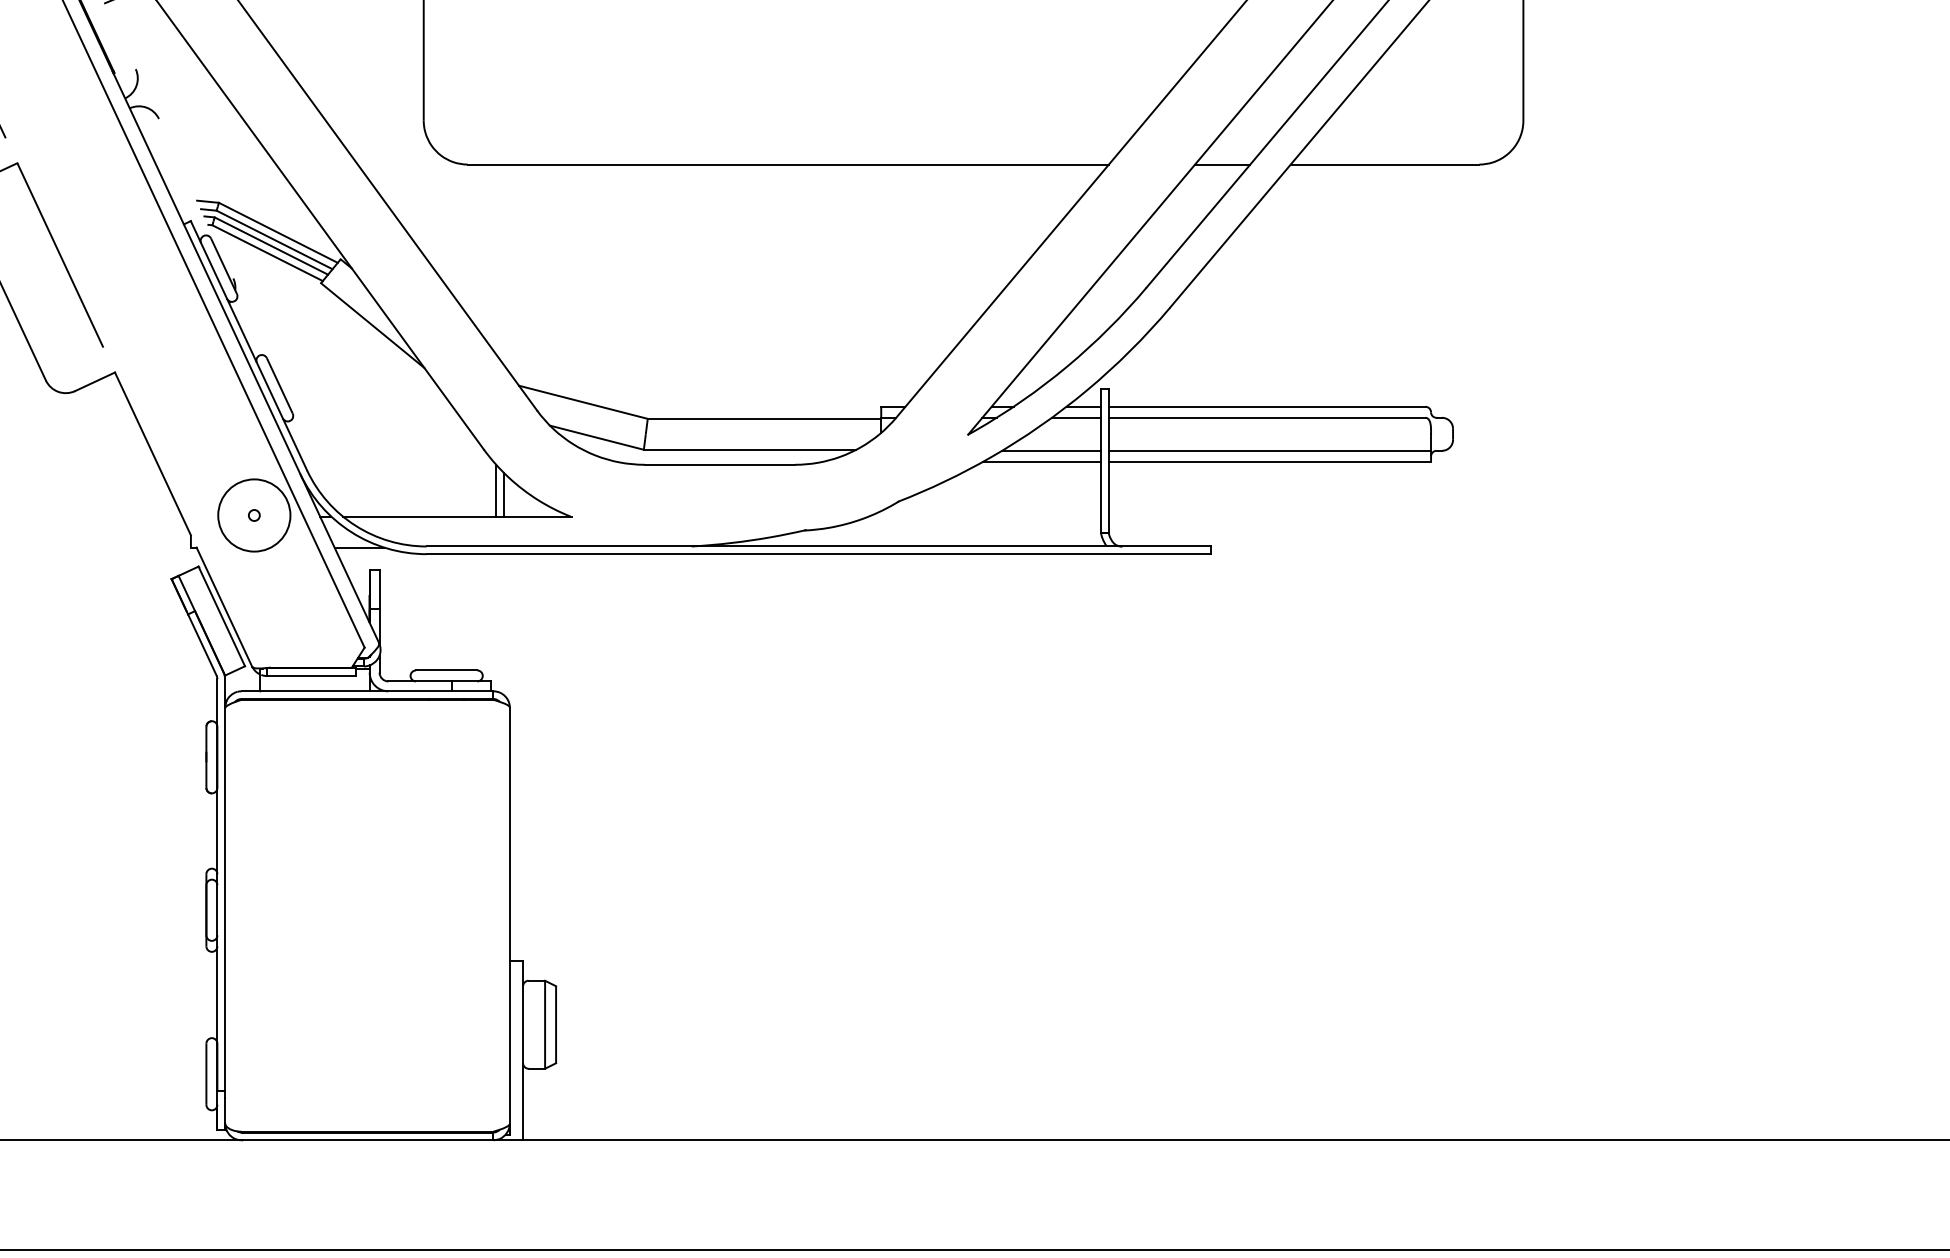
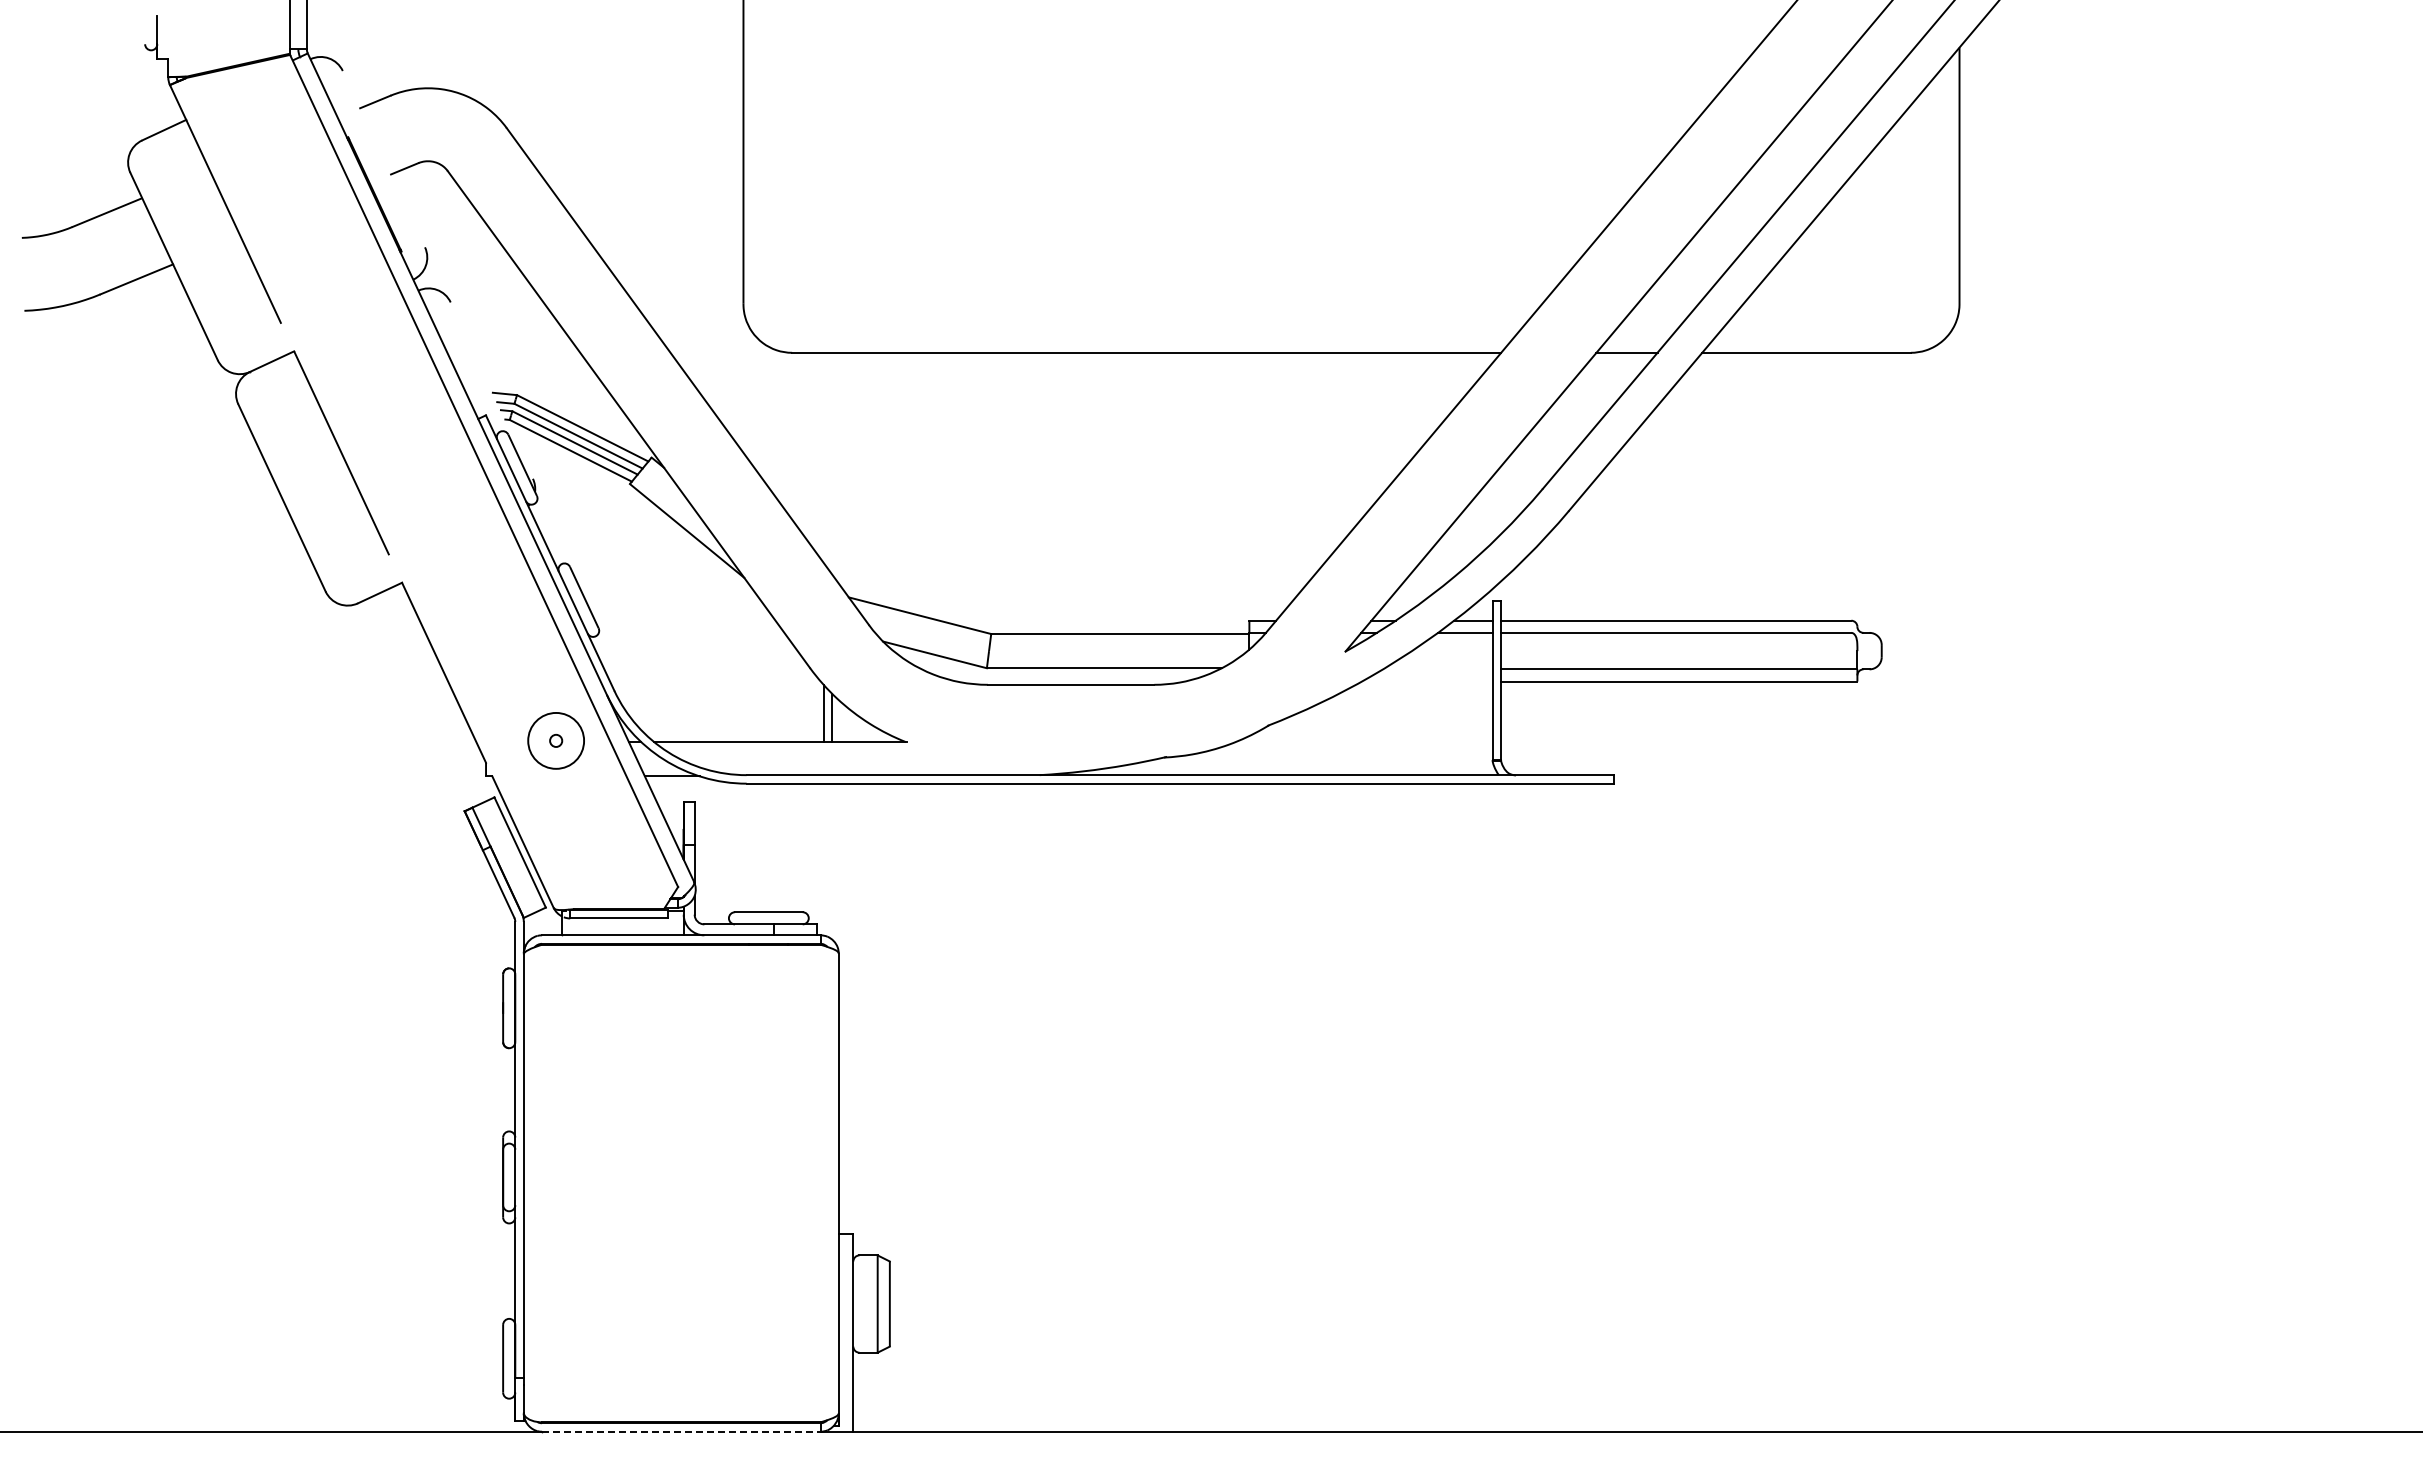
line: (1051, 450) -> (1437, 669), removed
line: (1042, 461) -> (1427, 681), removed
circle: (254, 515) -> (556, 740), size x0.7
line: (367, 1140) -> (681, 1431), solid -> dashed

